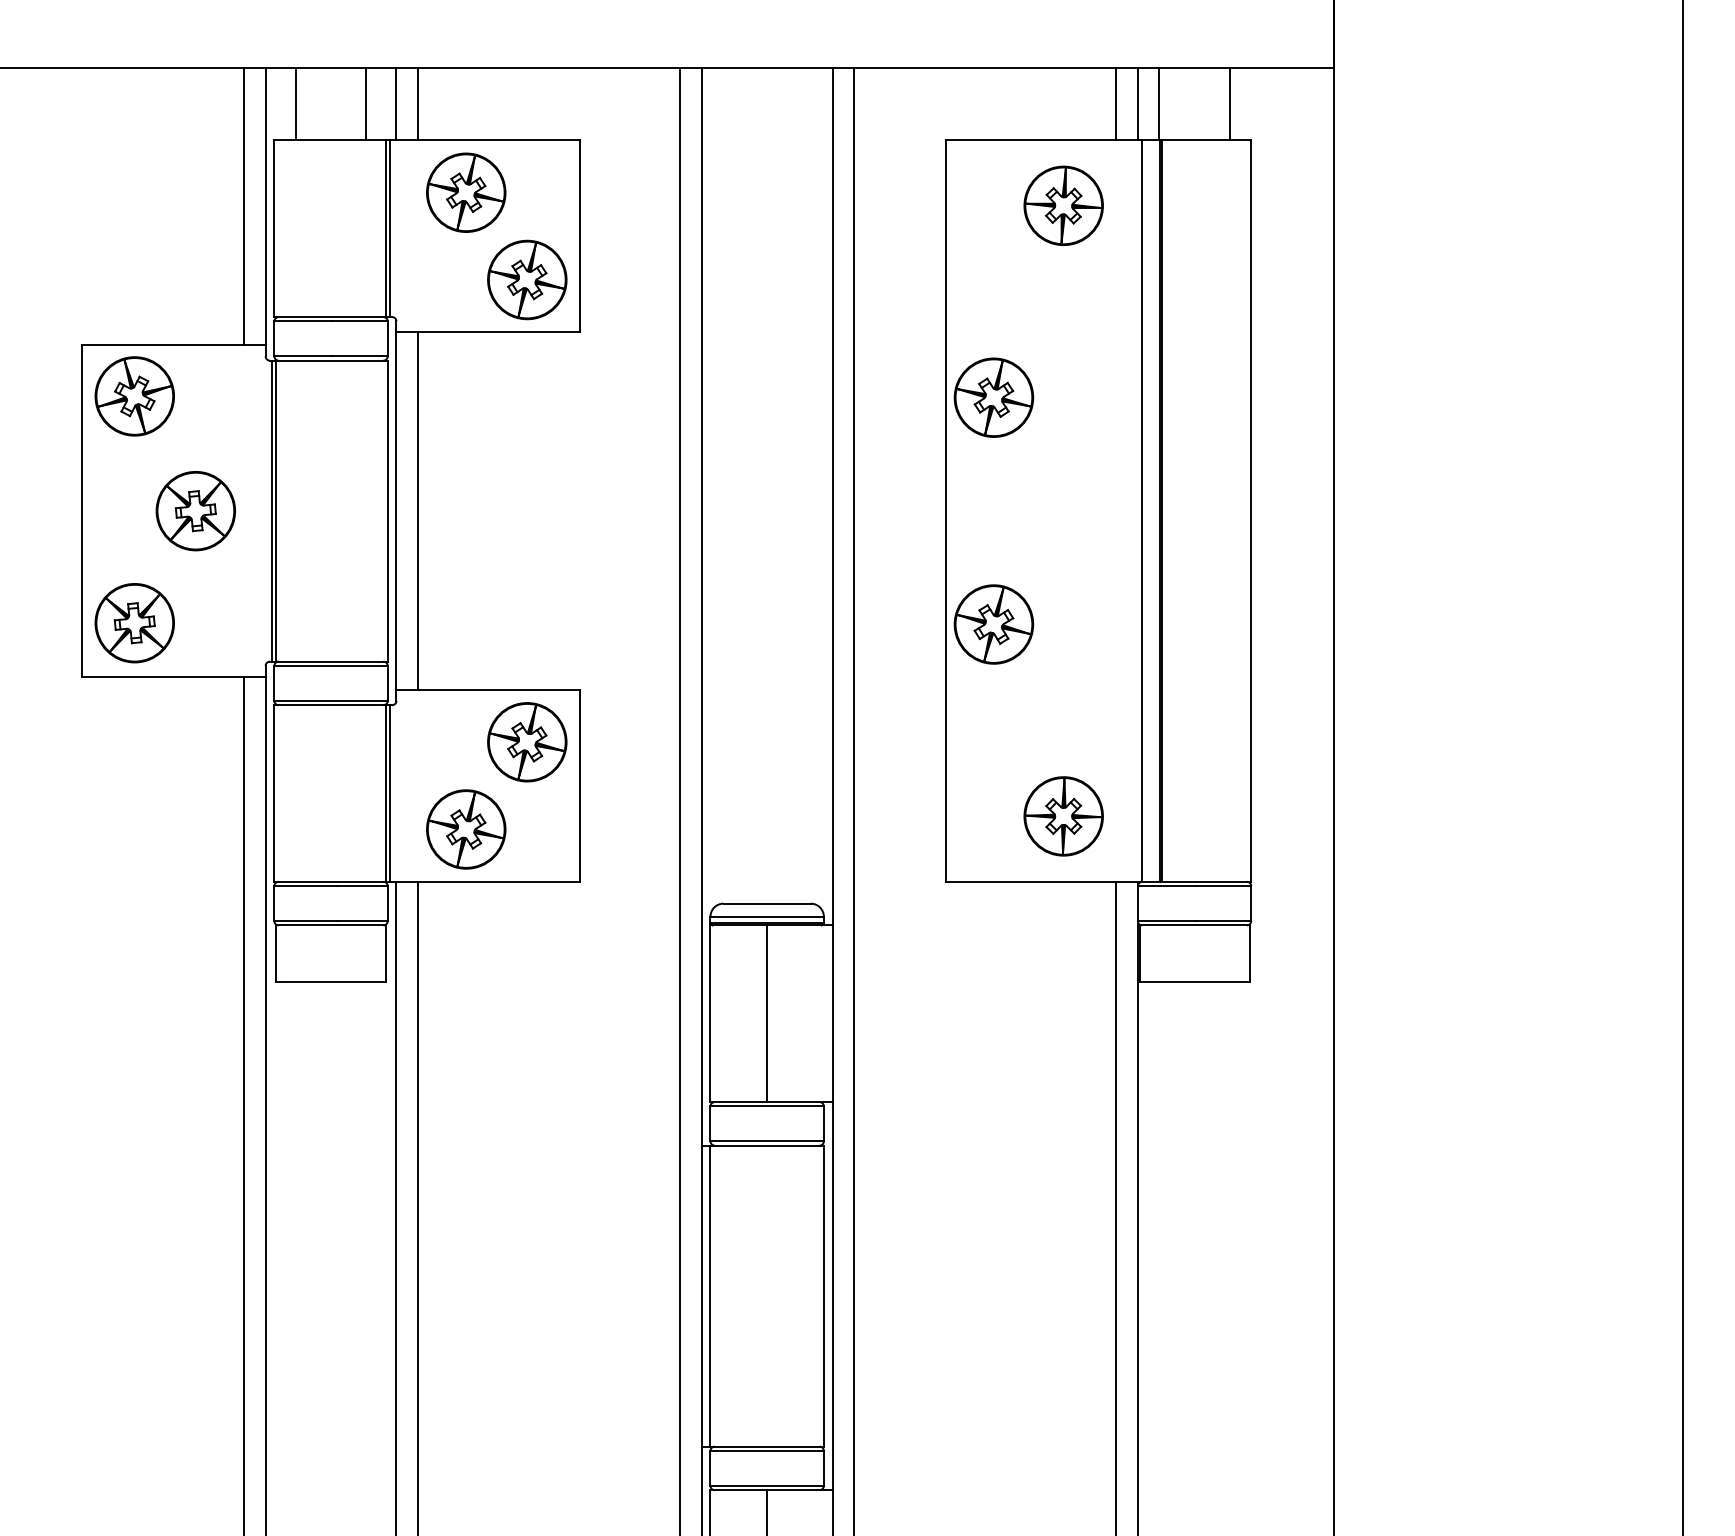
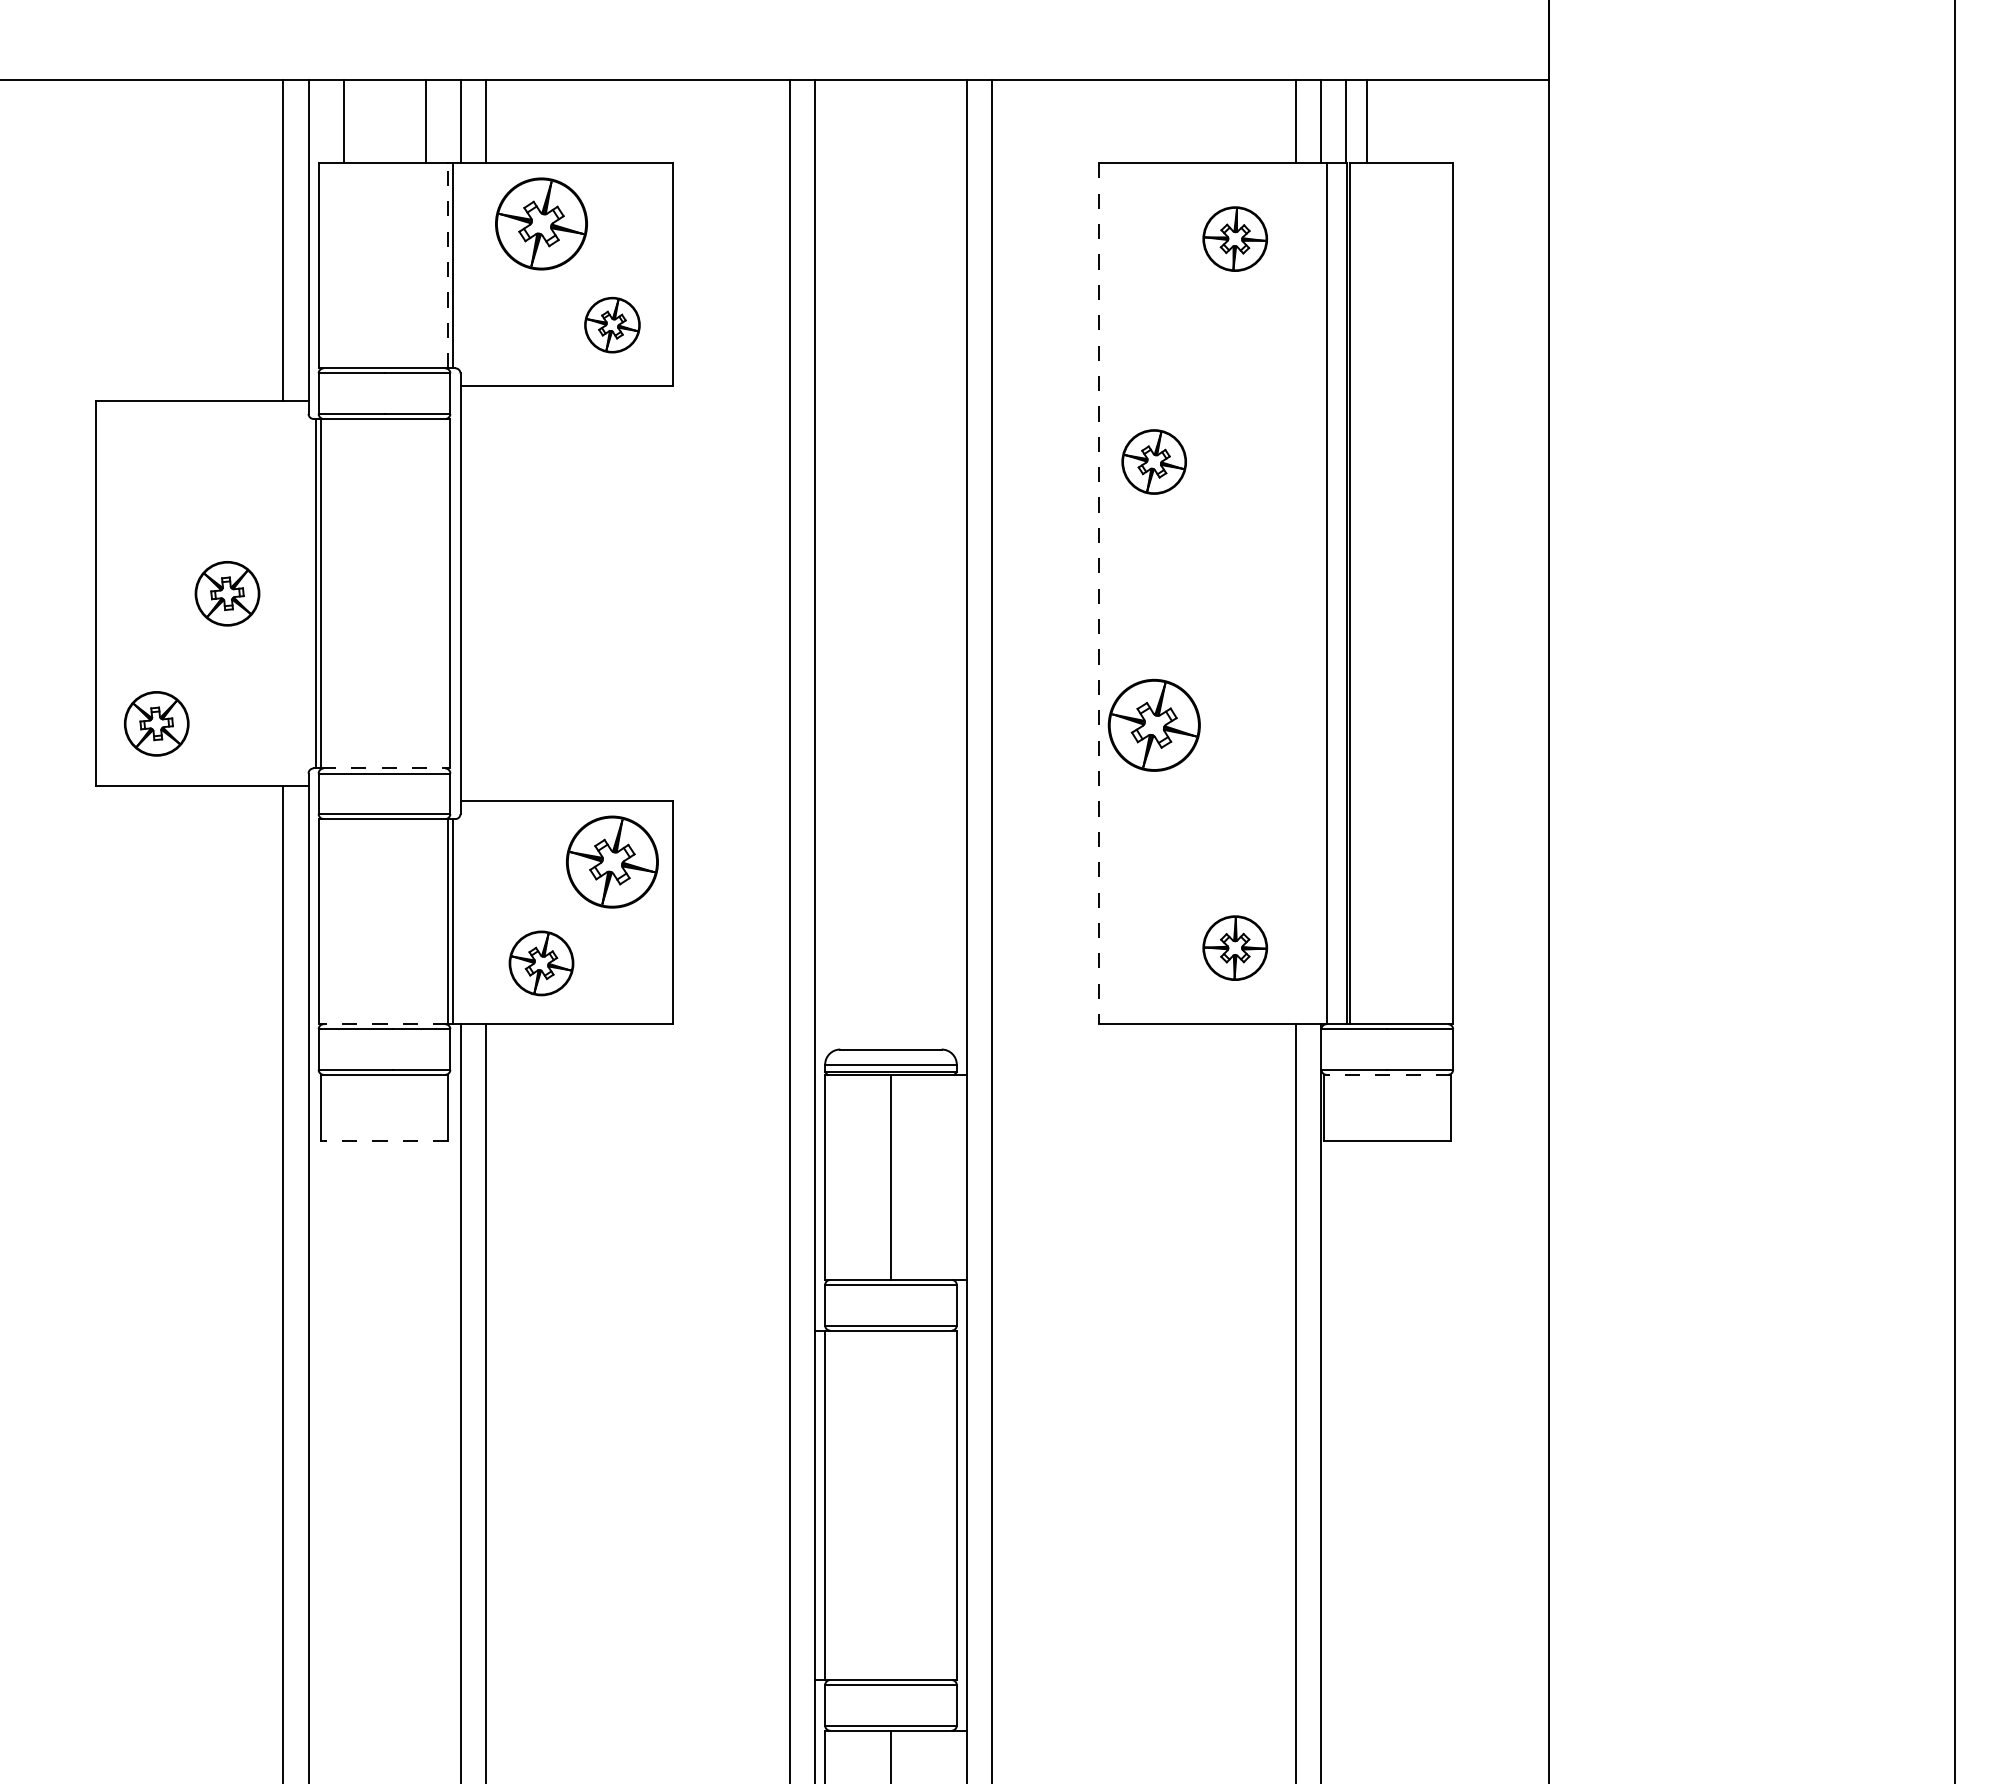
line: (1230, 104) -> (1367, 121), moved
part: (1062, 205) -> (1234, 238), size x0.7
line: (386, 228) -> (448, 265), solid -> dashed
part: (527, 279) -> (612, 324), size x0.6
part: (134, 396) -> (156, 460), removed
part: (993, 397) -> (1153, 461), size x0.7
part: (195, 510) -> (227, 593), size x0.7
line: (418, 510) -> (485, 593), removed
line: (945, 511) -> (1098, 594), solid -> dashed
part: (134, 622) -> (156, 723), size x0.7
line: (331, 661) -> (385, 768), solid -> dashed
part: (1062, 815) -> (1234, 947), size x0.7
part: (466, 829) -> (541, 963), size x0.7
line: (330, 882) -> (383, 1024), solid -> dashed
line: (1194, 925) -> (1387, 1074), solid -> dashed
line: (332, 981) -> (386, 1140), solid -> dashed

